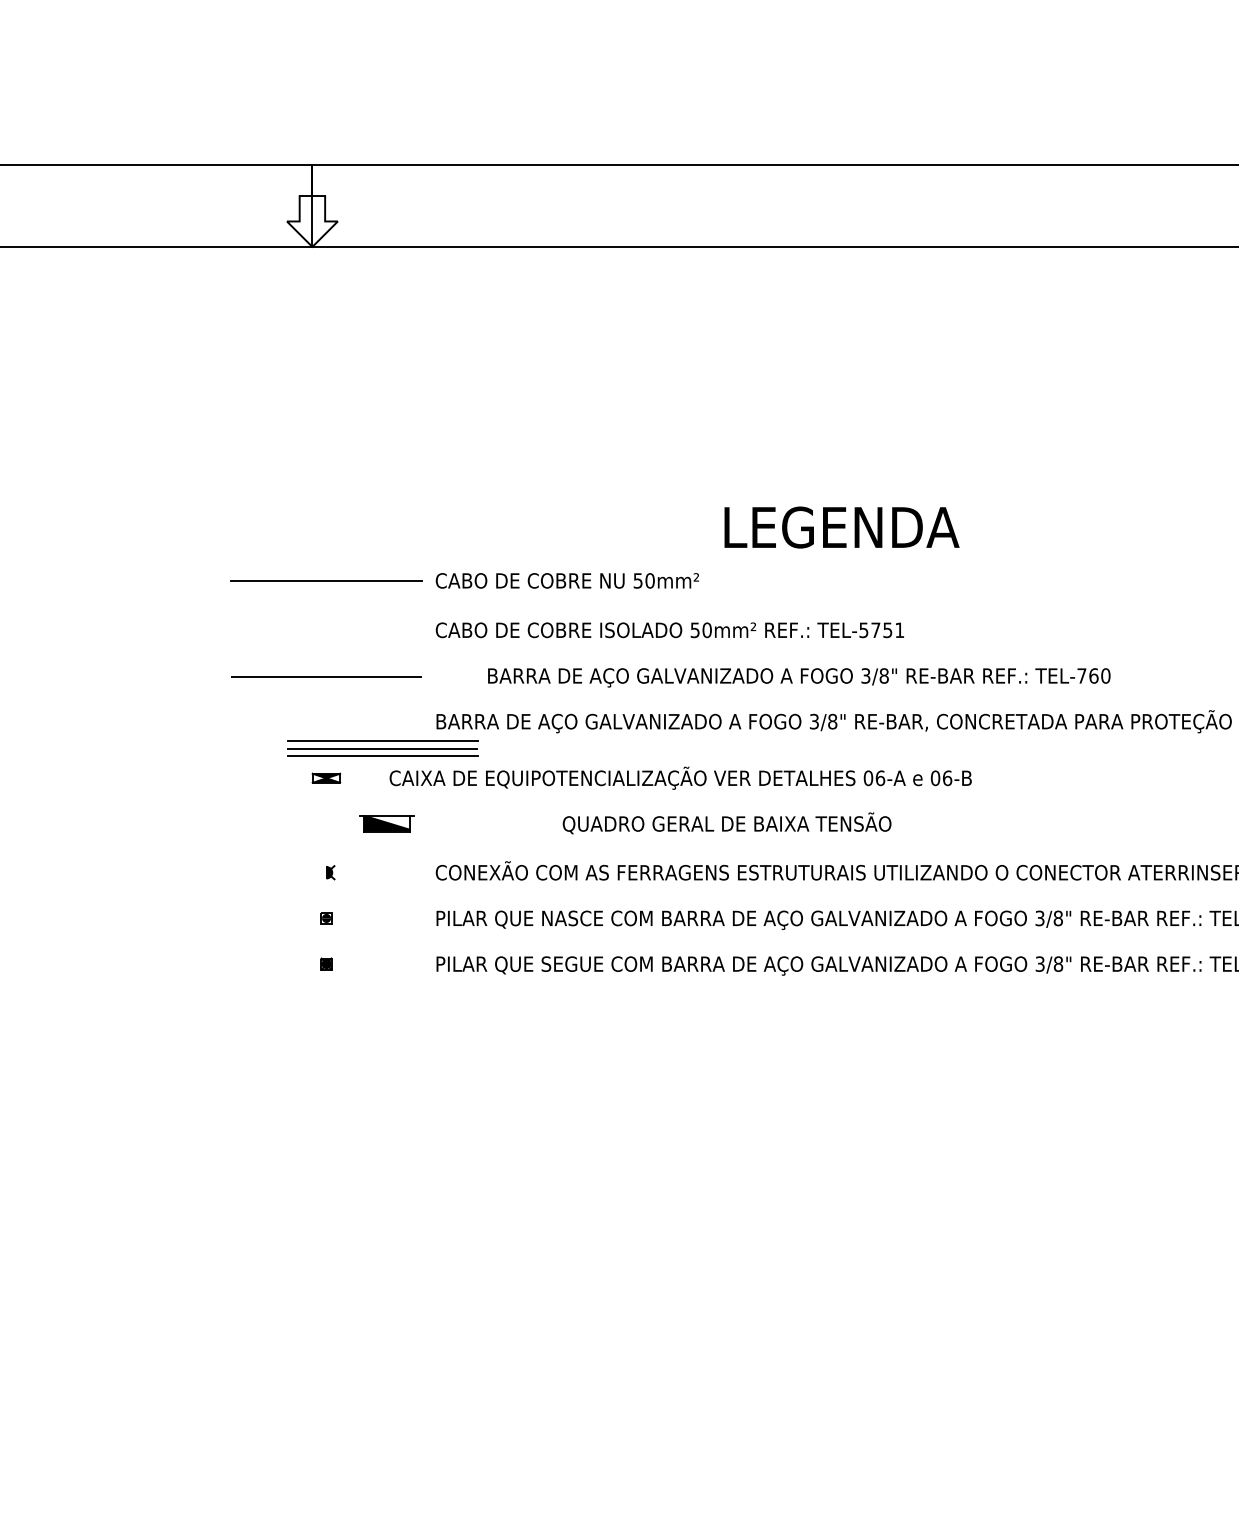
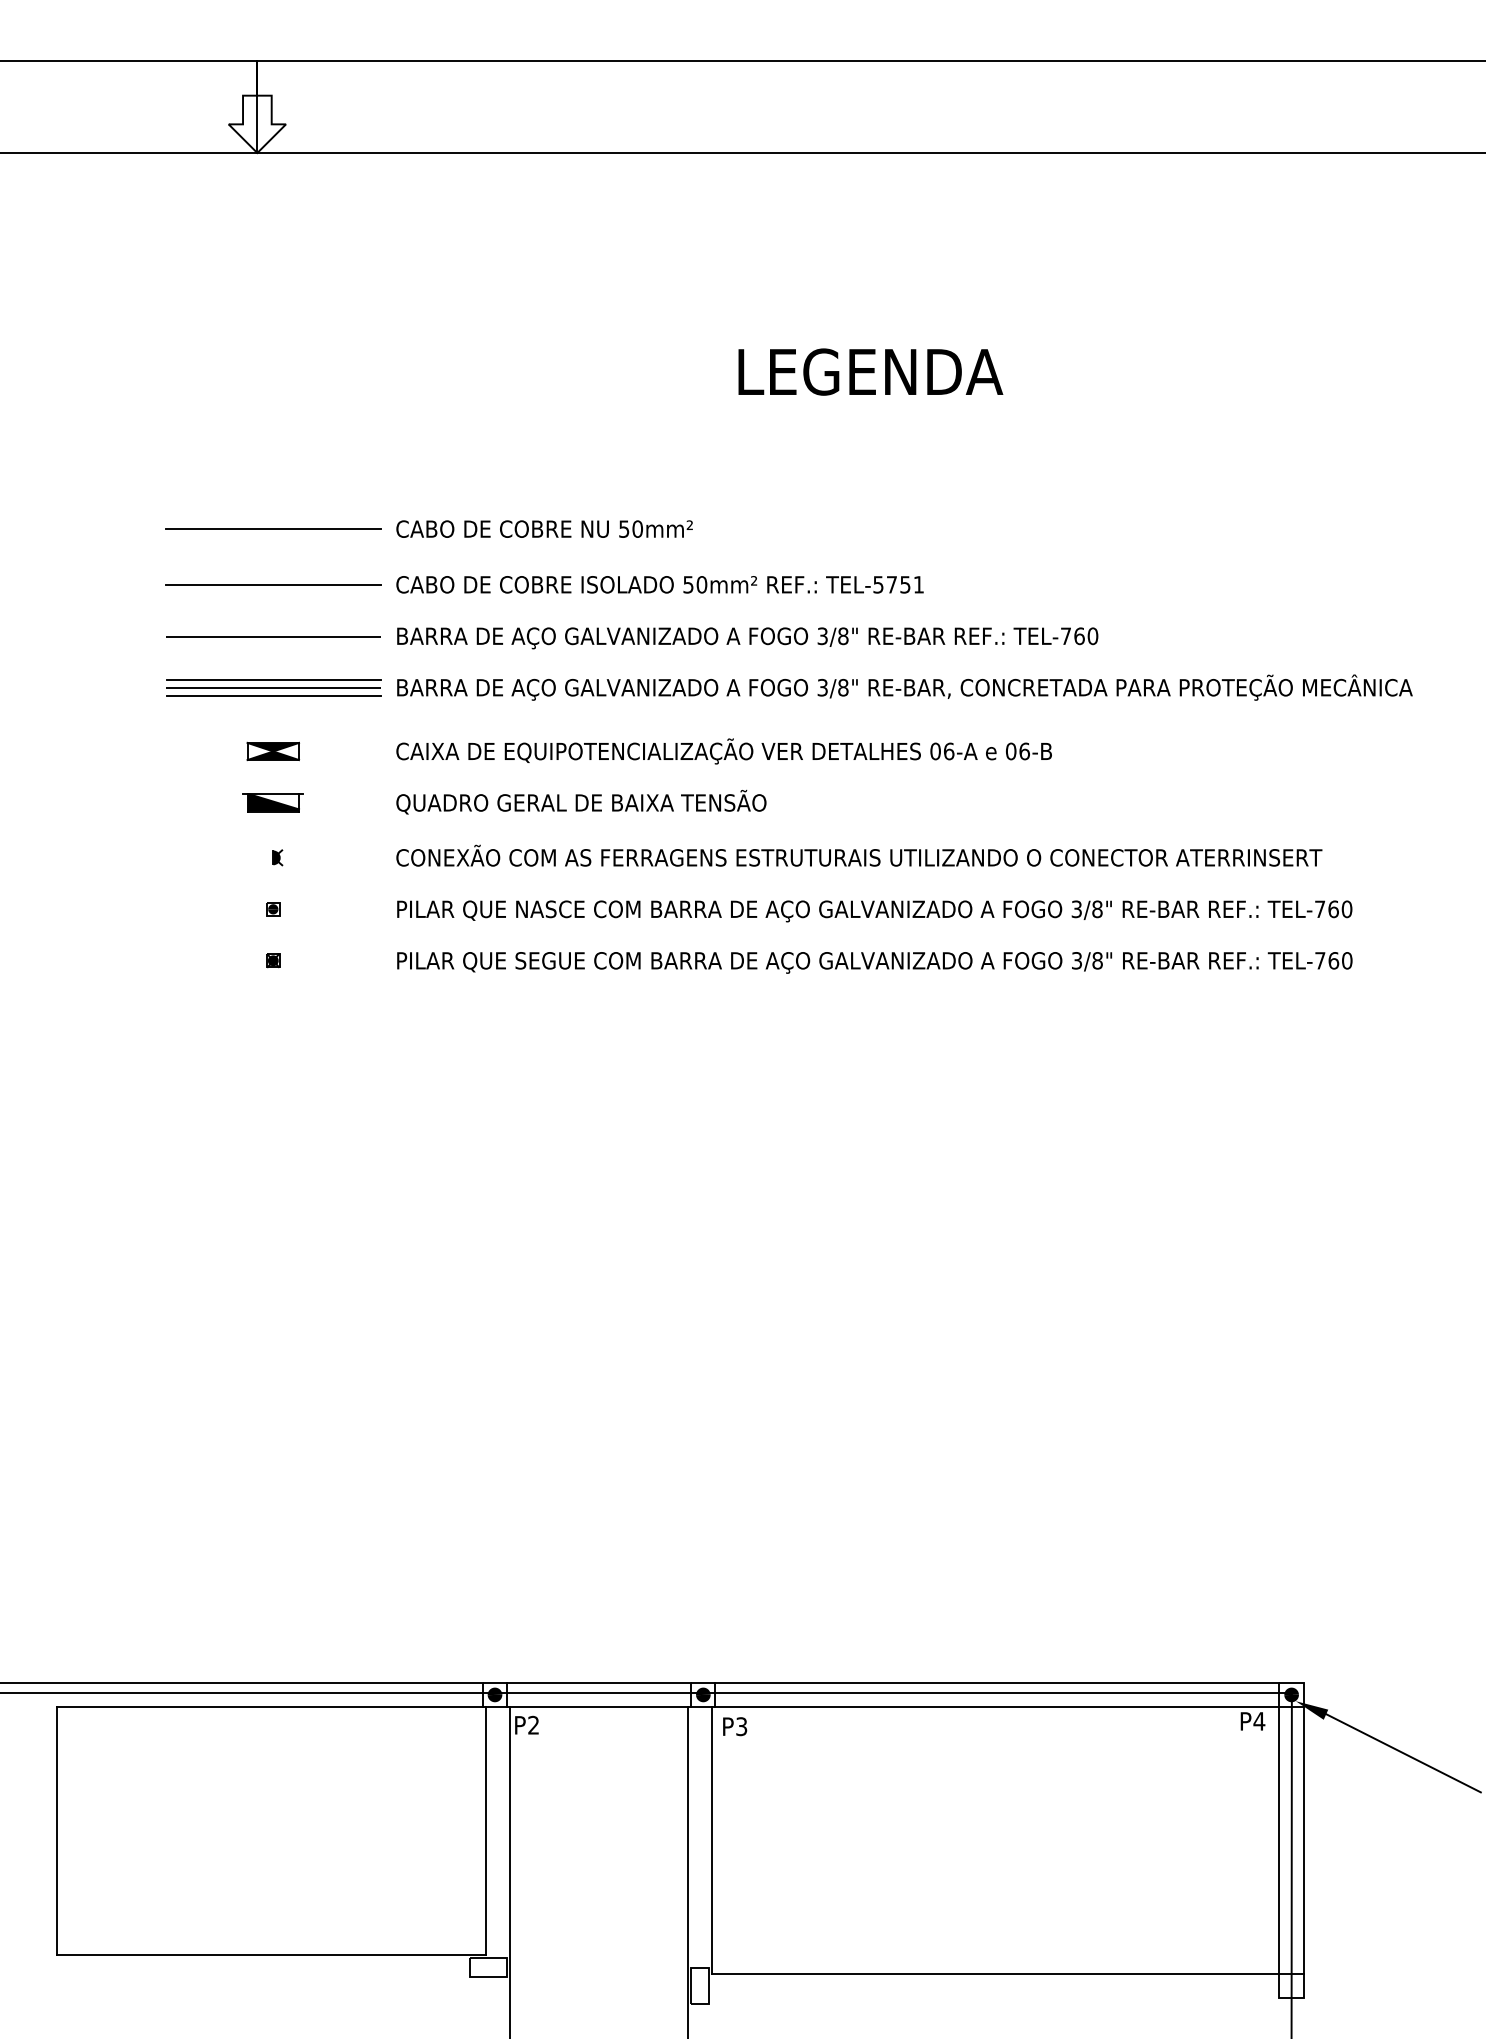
text: (841, 527) -> (870, 371), moved
line: (326, 630) -> (273, 584), added
text: (799, 677) -> (747, 638), moved
part: (382, 748) -> (273, 687), moved
part: (325, 778) -> (272, 751), size x1.67
text: (680, 778) -> (723, 751), moved
text: (727, 822) -> (581, 801), moved
part: (386, 823) -> (272, 802), moved

